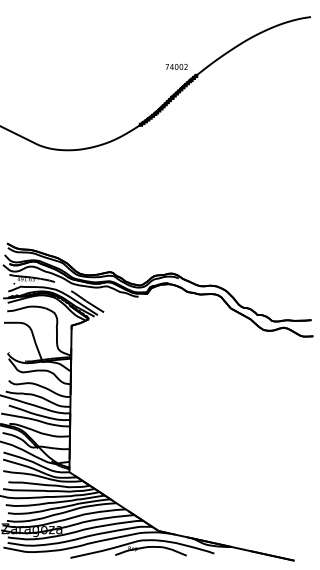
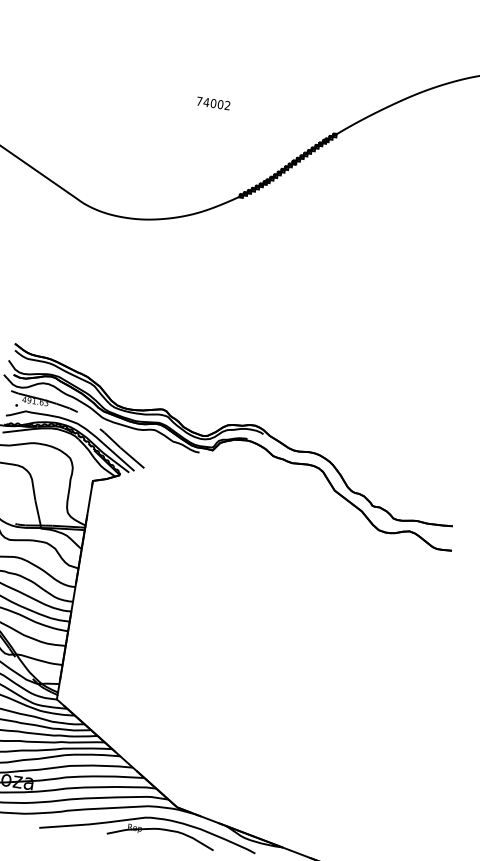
text: (176, 66) -> (213, 102), moved

